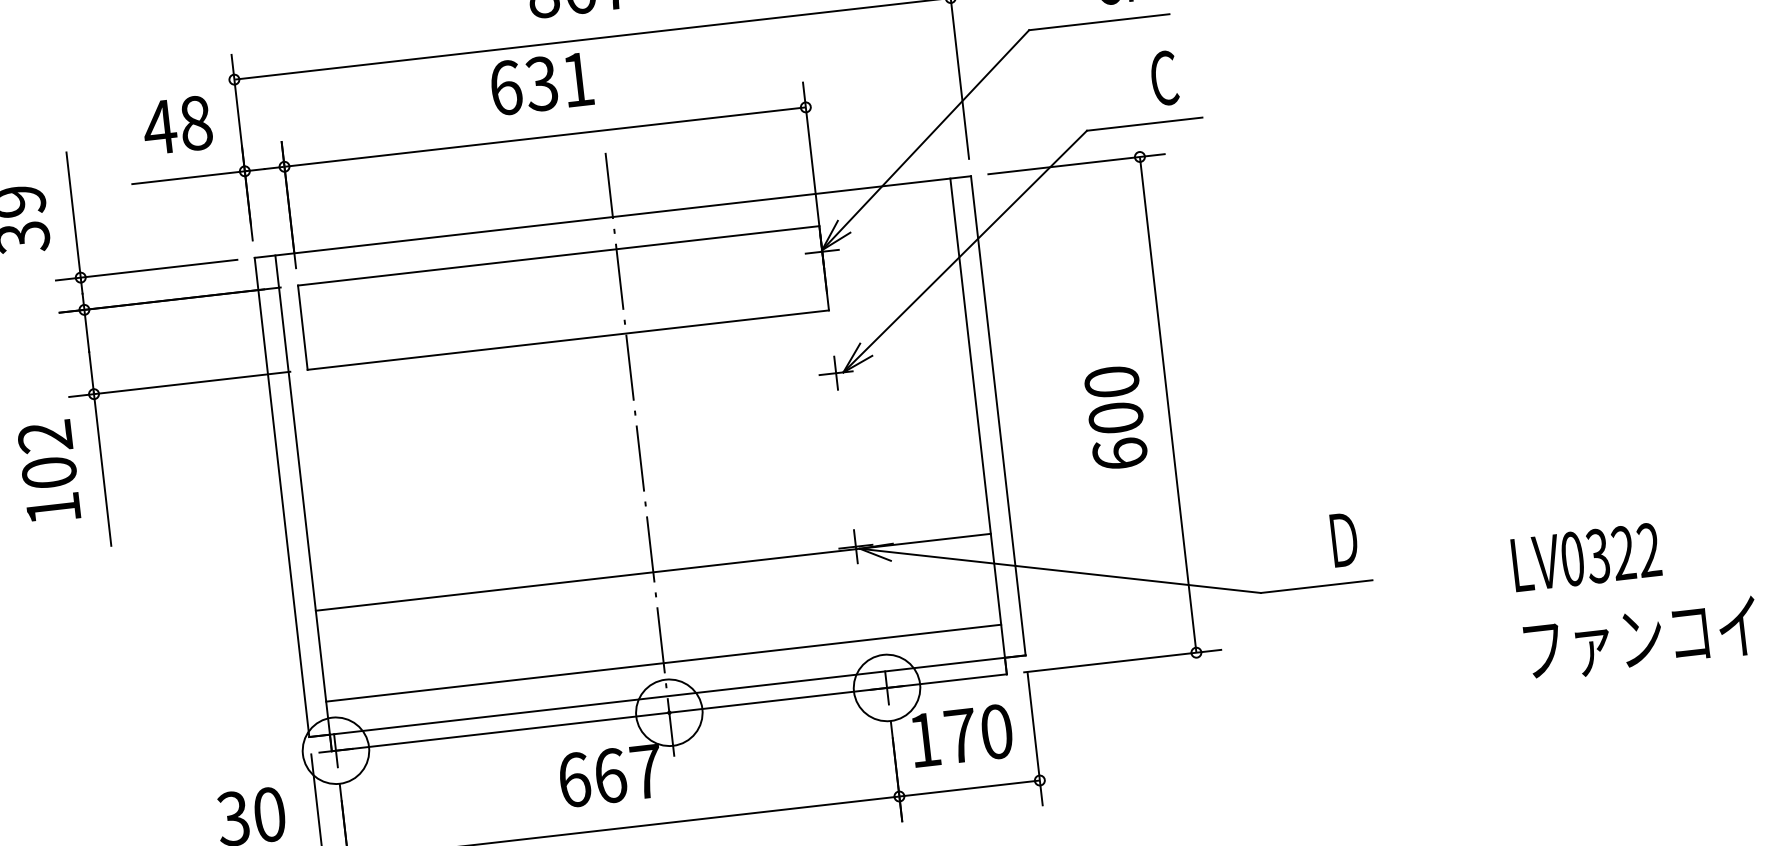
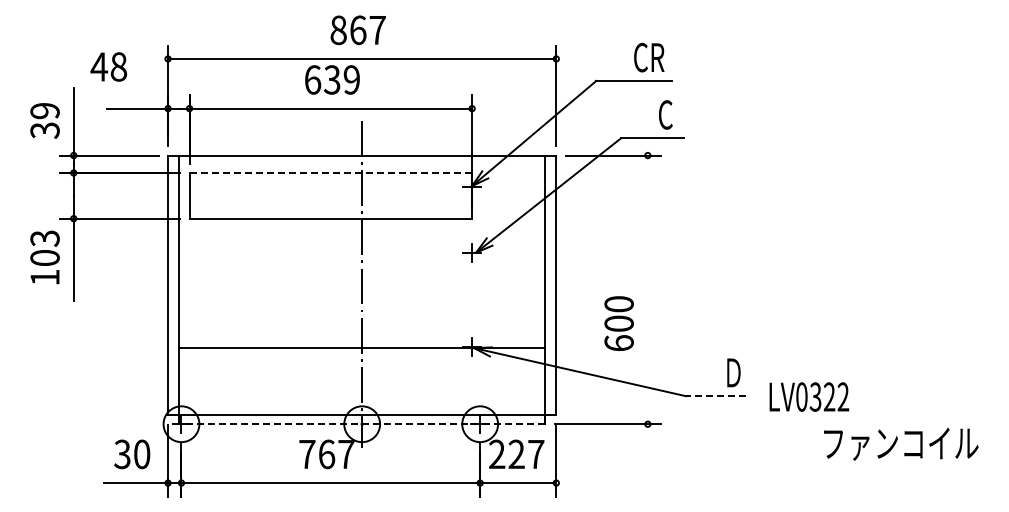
text: (577, 78) -> (351, 79), 631 -> 639
text: (176, 124) -> (108, 66), moved
line: (558, 256) -> (330, 173), solid -> dashed
line: (1167, 404) -> (647, 289), removed
text: (1114, 417) -> (618, 323), moved
text: (44, 436) -> (44, 238), 102 -> 103
text: (1586, 556) -> (809, 396), moved
line: (1315, 587) -> (715, 396), solid -> dashed
line: (664, 663) -> (362, 397), removed
line: (669, 713) -> (362, 424), solid -> dashed
text: (960, 736) -> (516, 454), 170 -> 227
text: (574, 780) -> (307, 454), 667 -> 767

